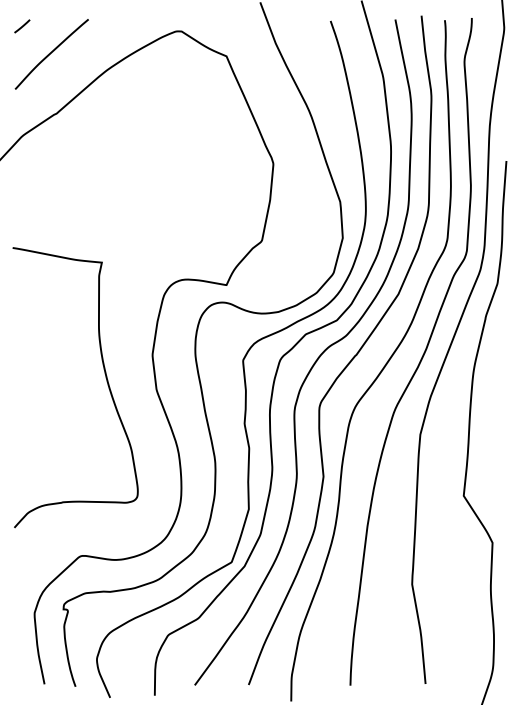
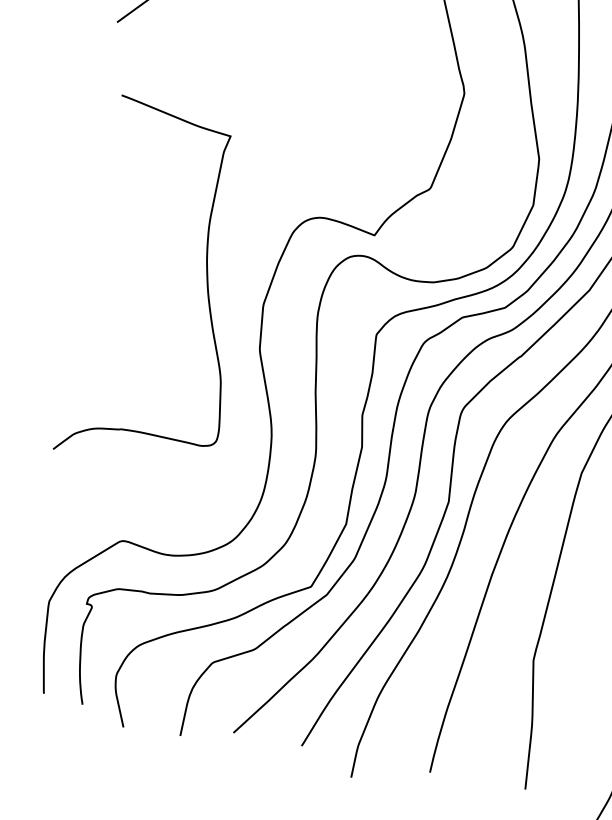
curve: (105, 378) -> (205, 283), moved

